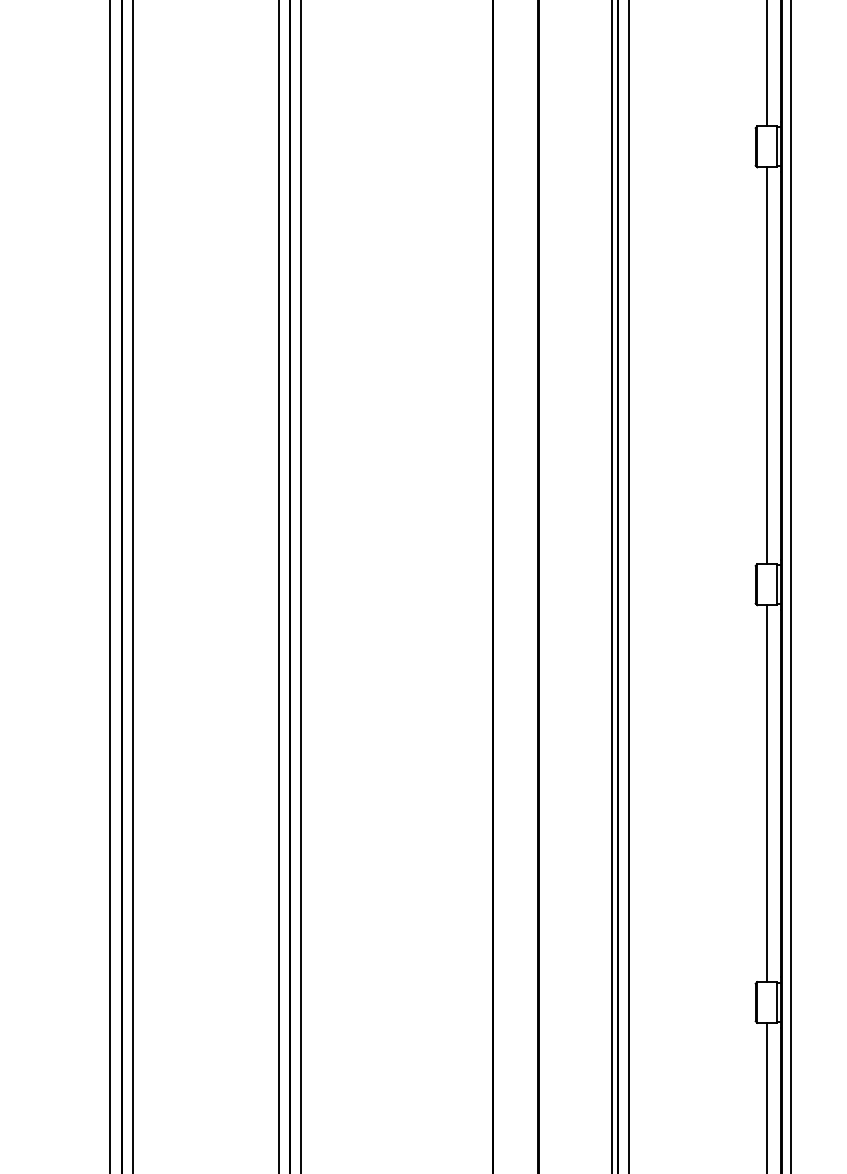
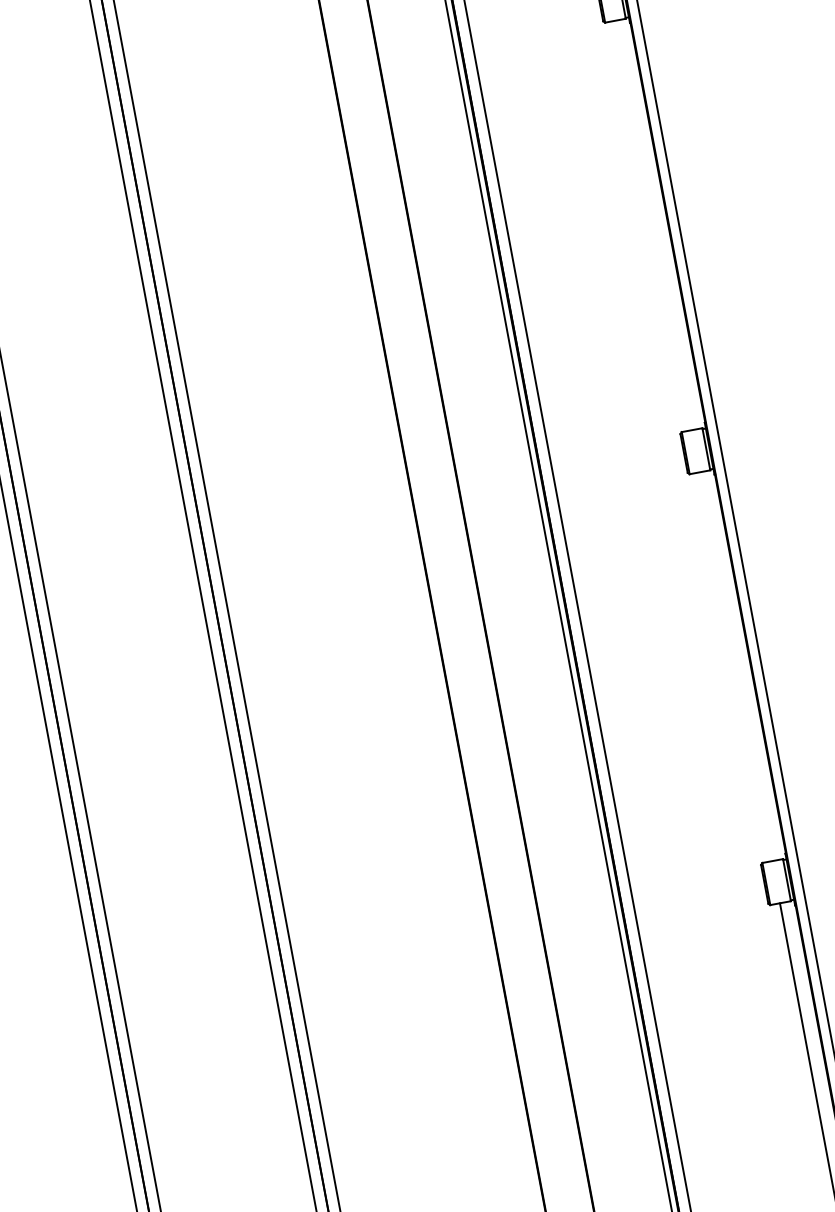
line: (766, 365) -> (652, 225), removed
line: (766, 793) -> (735, 666), removed

